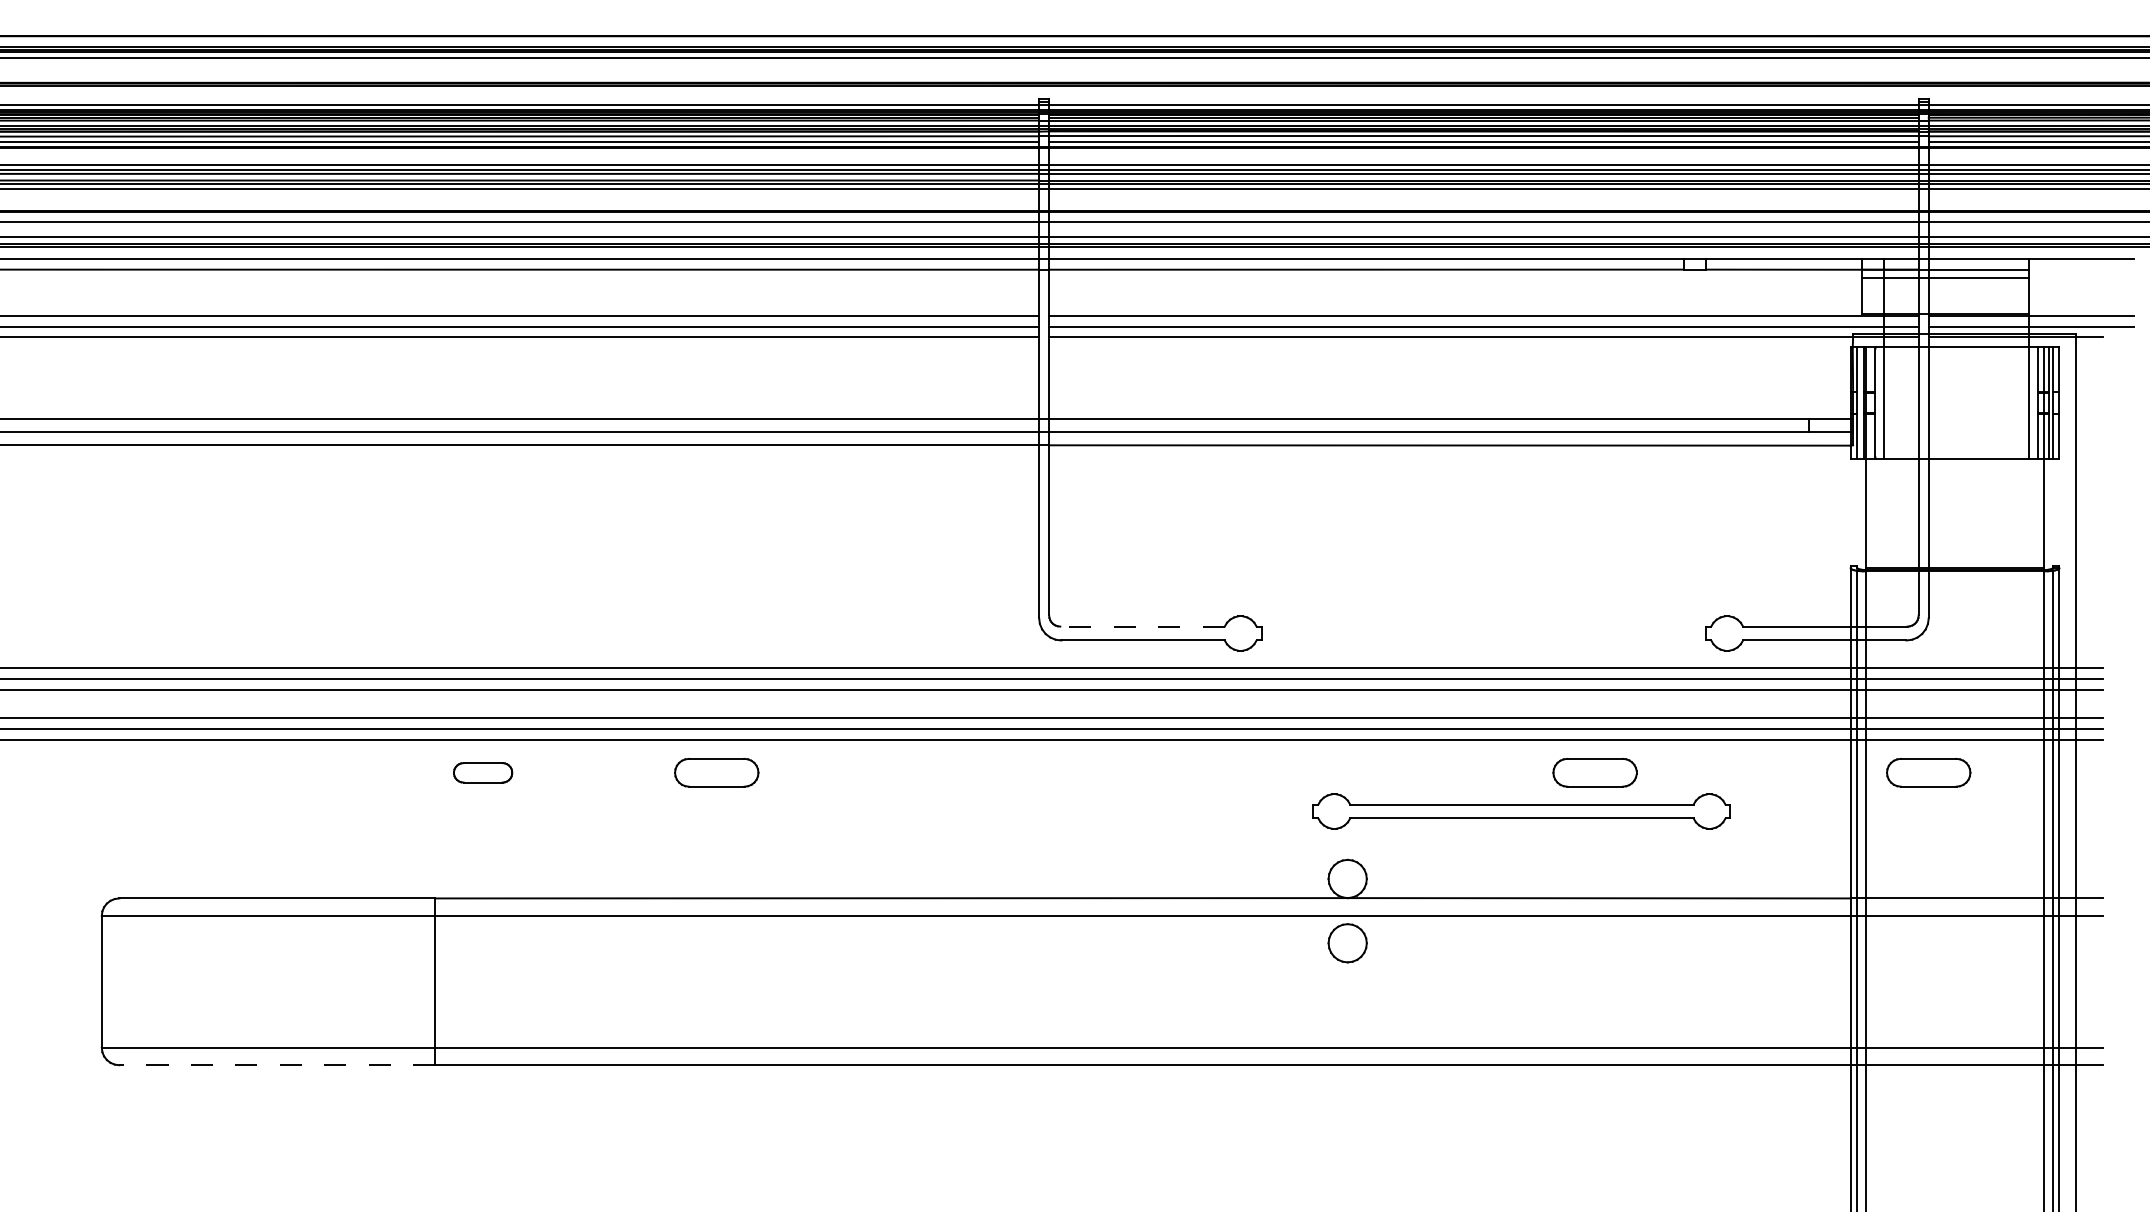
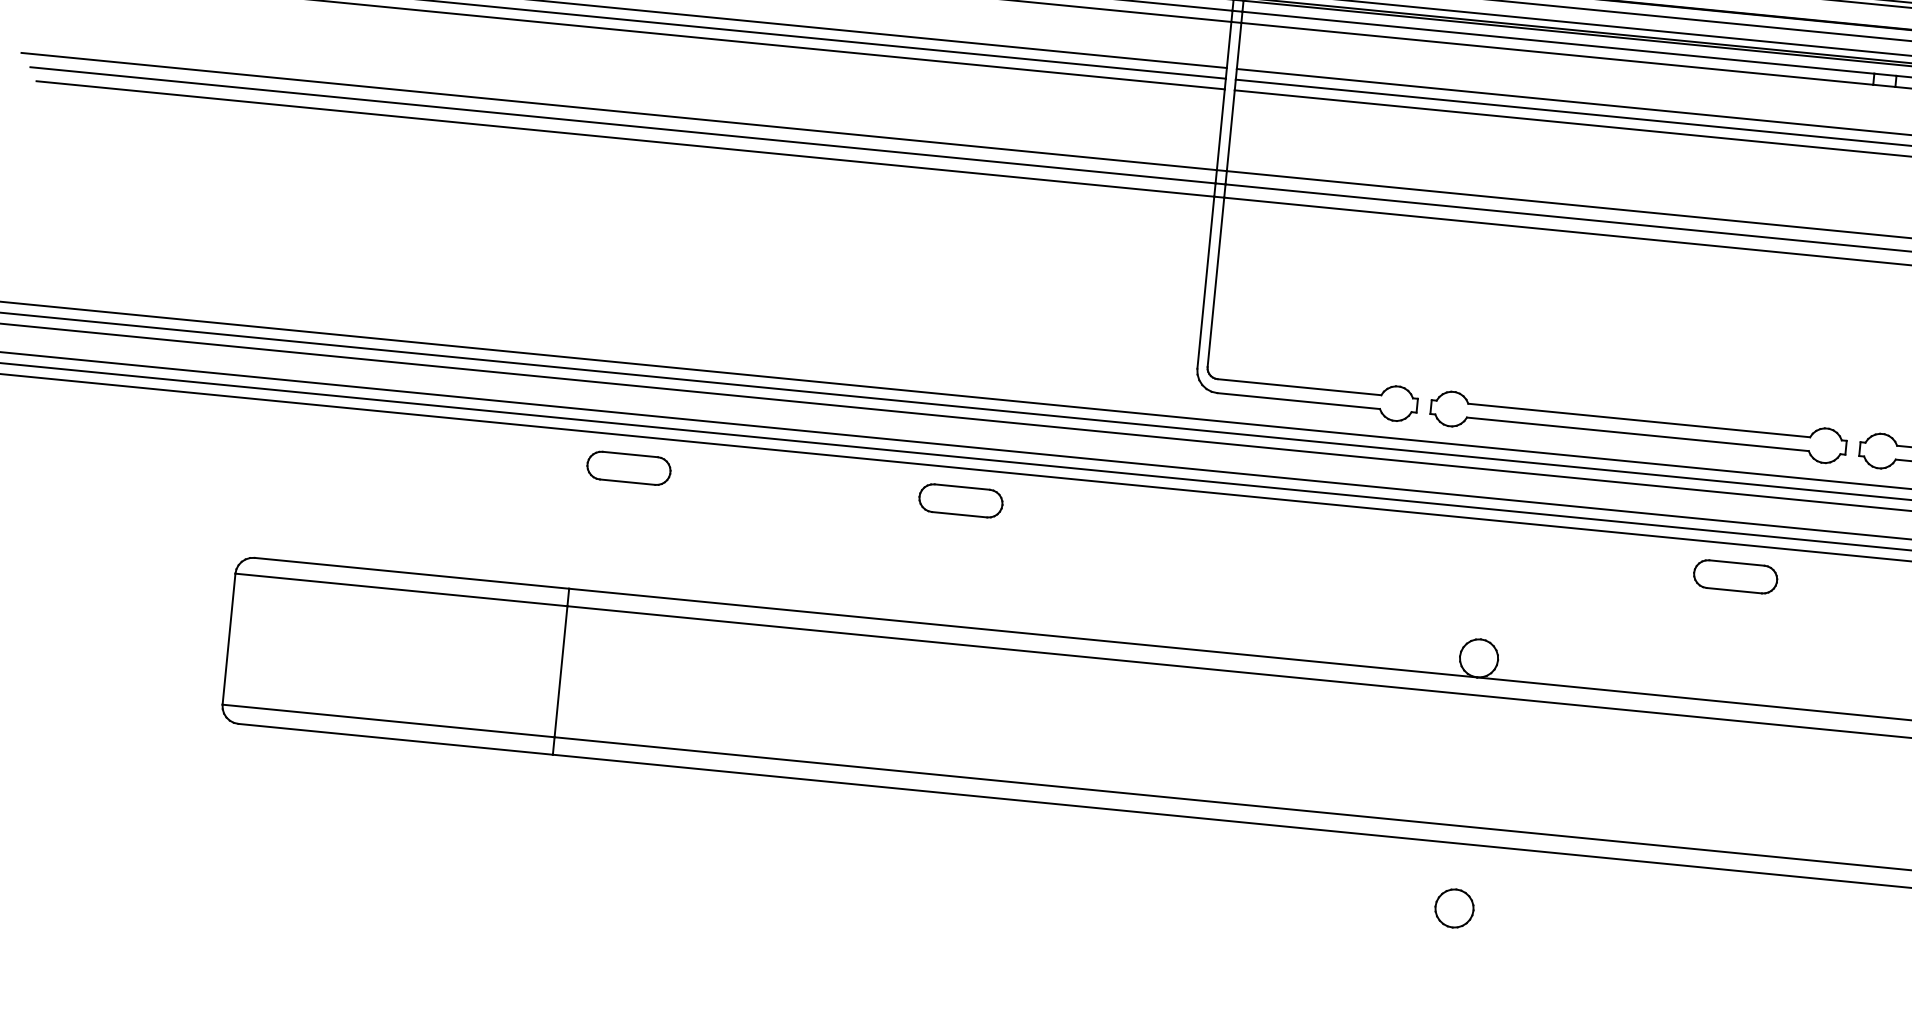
line: (1142, 626) -> (1299, 387), dashed -> solid
part: (482, 772) -> (628, 468), size x1.43
part: (716, 772) -> (960, 500), moved
part: (1521, 811) -> (1638, 427), moved
part: (1347, 943) -> (1454, 908), moved
line: (276, 1065) -> (394, 739), dashed -> solid

